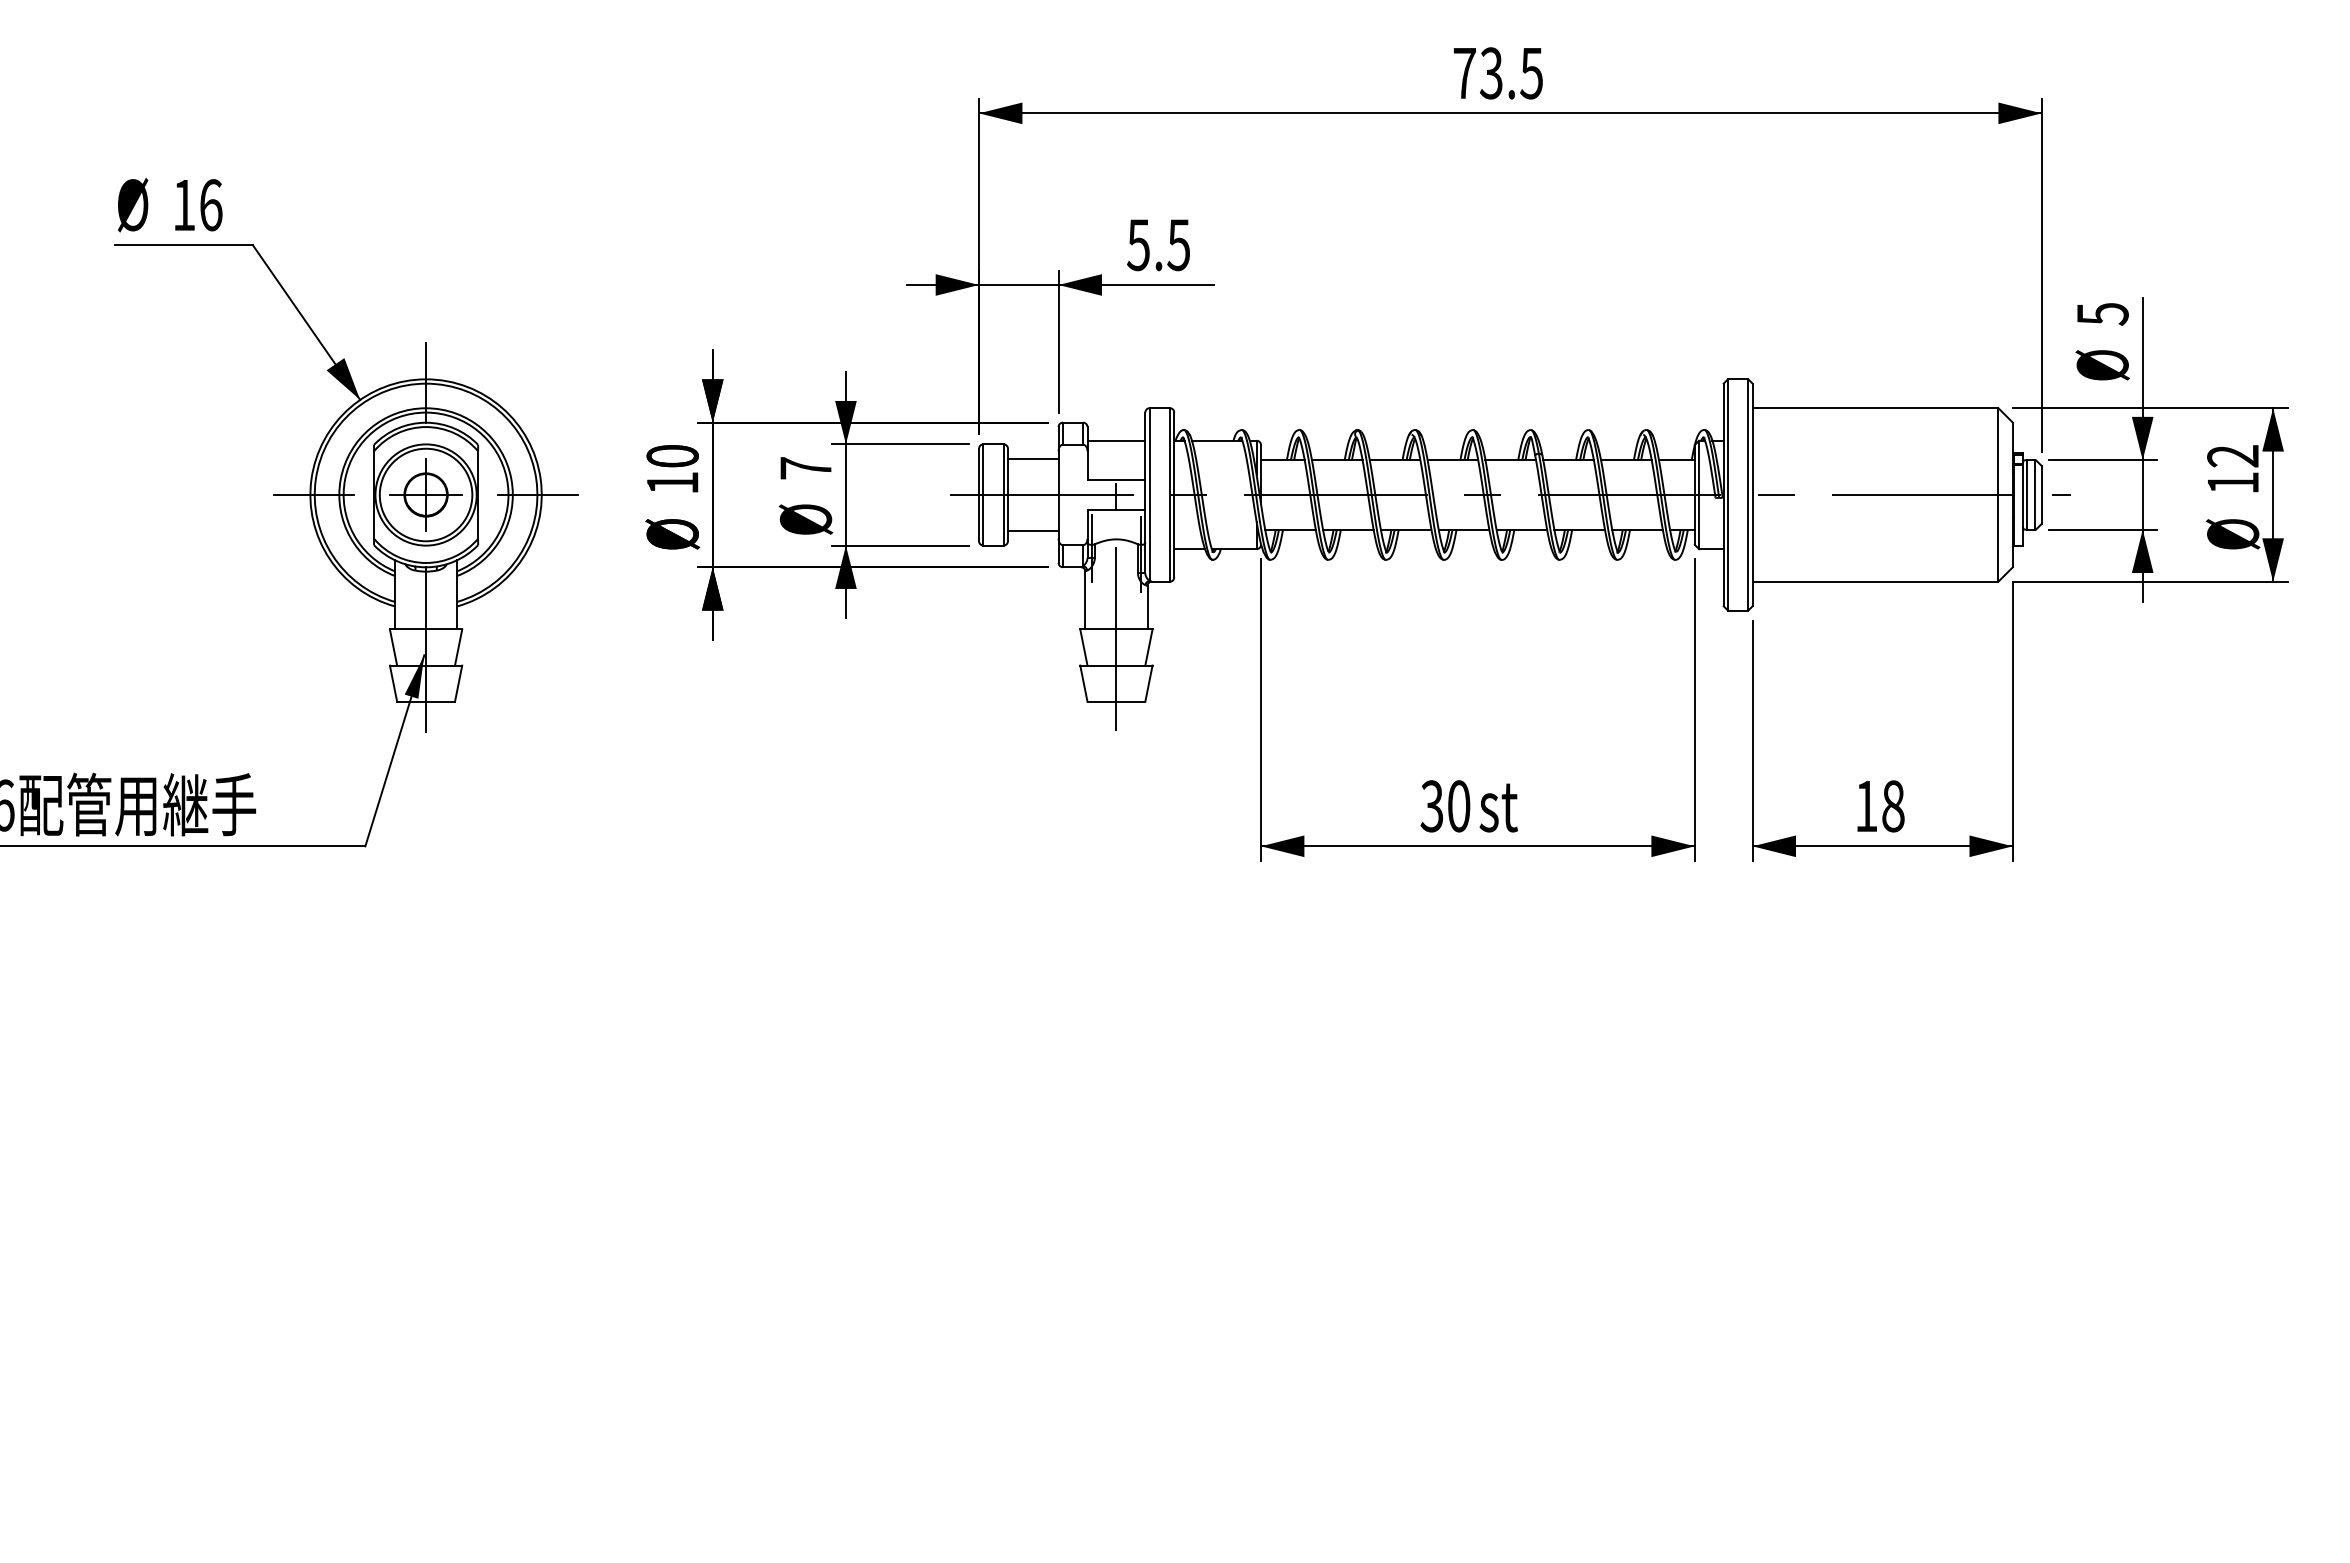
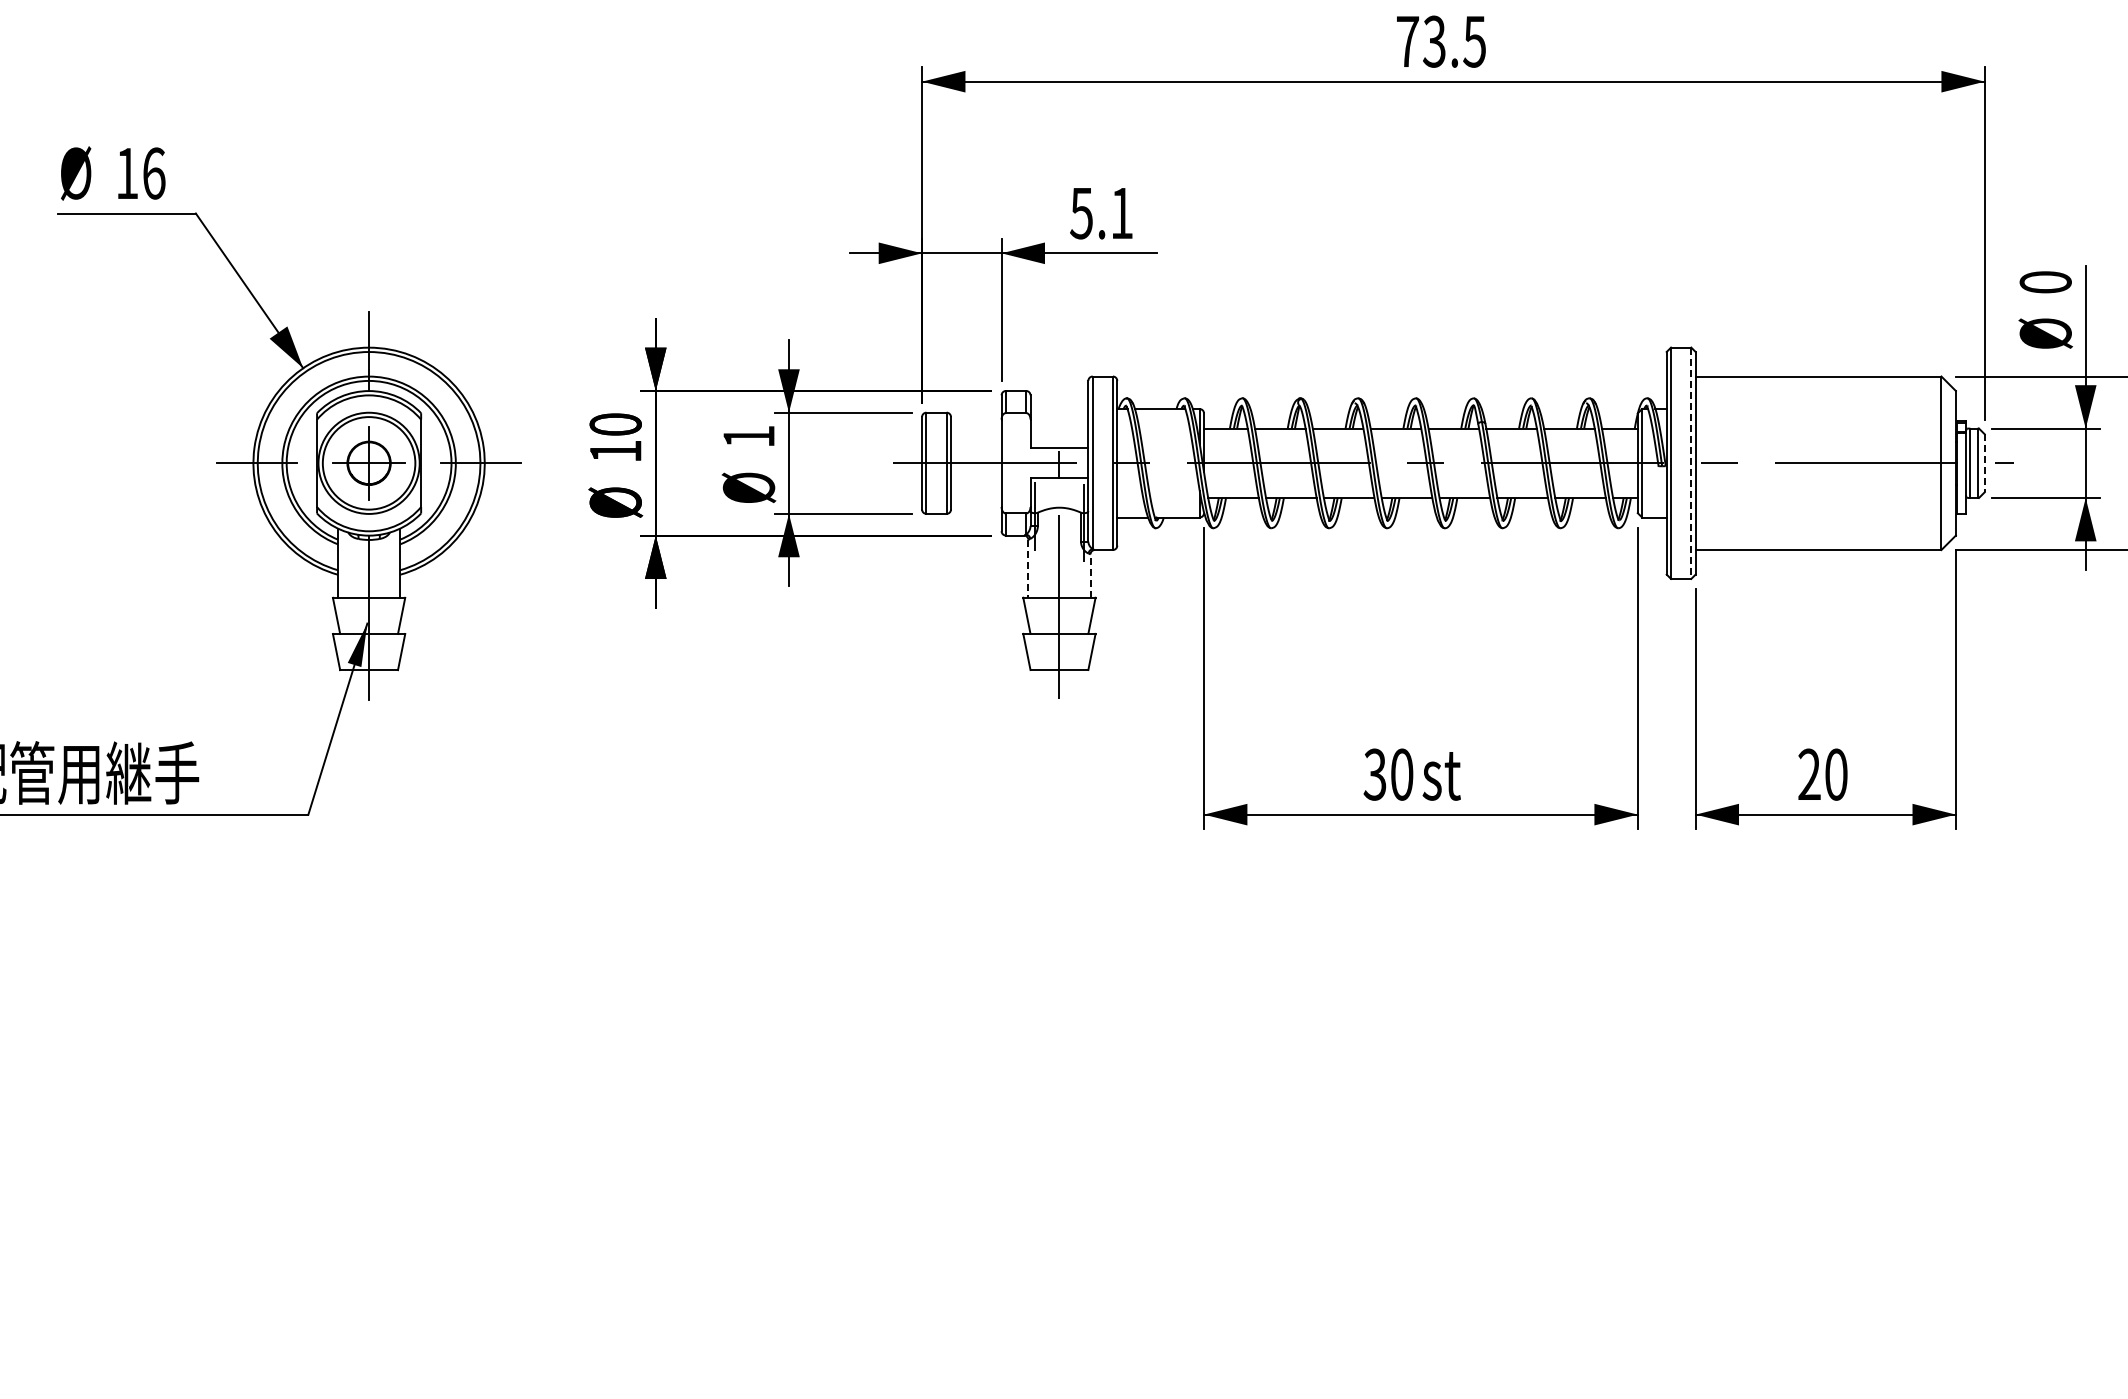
text: (1178, 245) -> (1121, 213), 5.5 -> 5.1
text: (2102, 314) -> (2045, 282), 5 -> 0
line: (1116, 440) -> (1059, 408), removed
line: (1032, 458) -> (975, 426), removed
text: (805, 468) -> (748, 436), 7 -> 1
line: (1748, 494) -> (1691, 462), solid -> dashed
line: (2041, 494) -> (1984, 462), solid -> dashed
line: (1032, 531) -> (975, 499), removed
line: (1085, 600) -> (1028, 568), solid -> dashed
line: (1147, 607) -> (1090, 575), solid -> dashed
text: (1879, 806) -> (1822, 774), 18 -> 20

